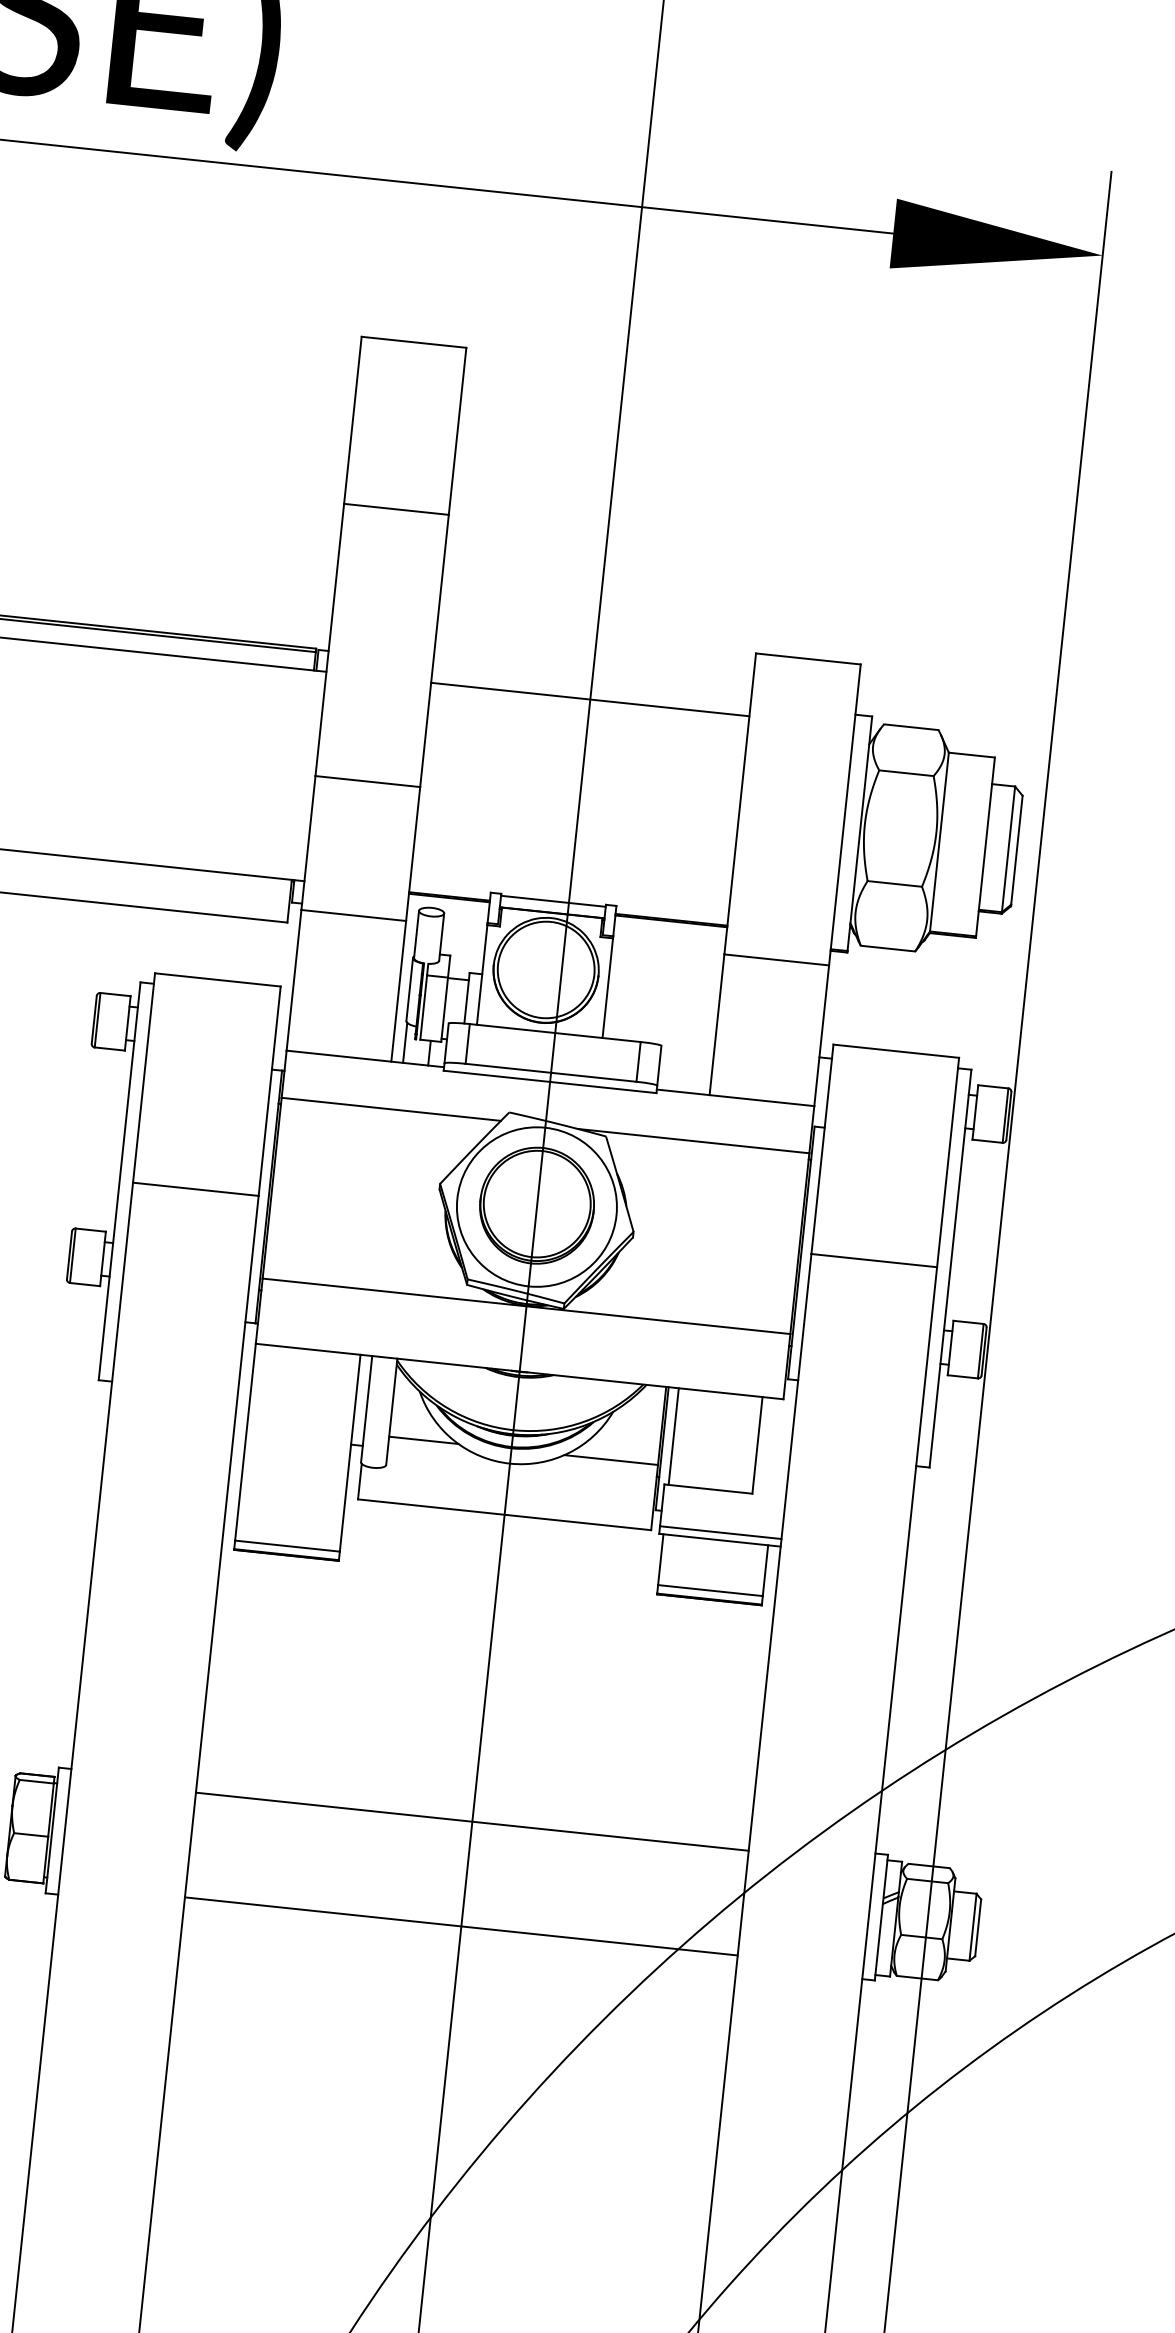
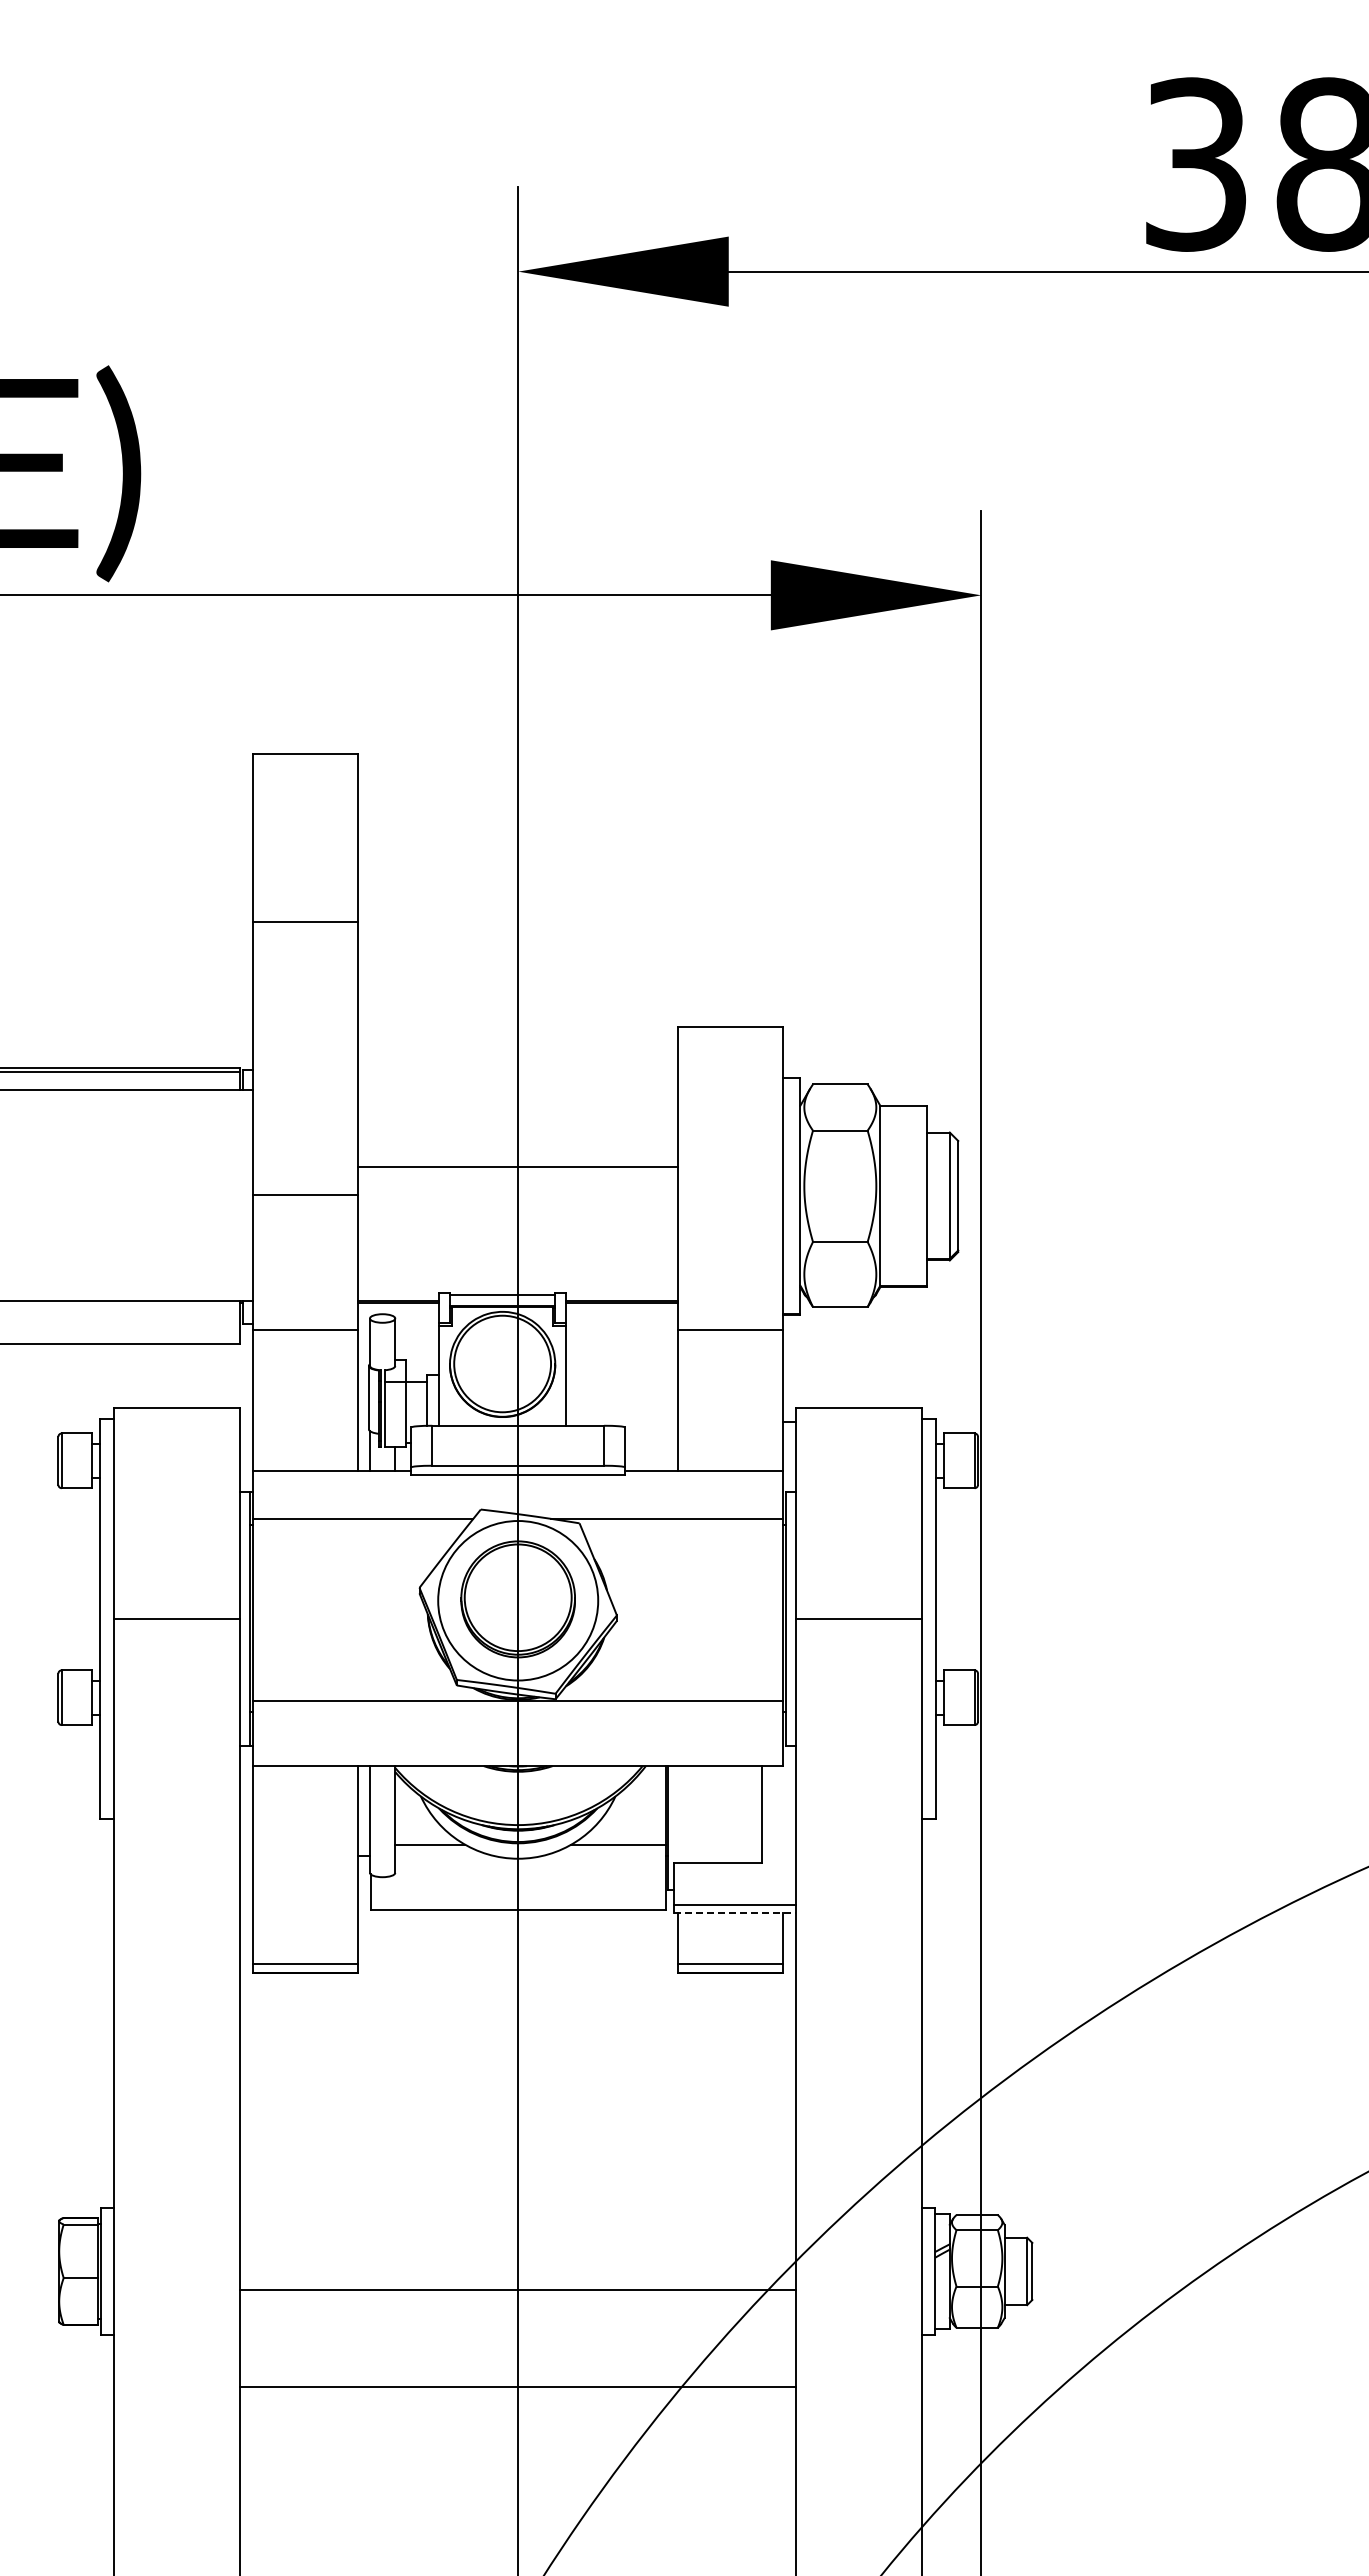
line: (590, 699) -> (518, 1167), moved
line: (674, 1436) -> (678, 1814), removed
line: (720, 1539) -> (735, 1912), solid -> dashed
line: (472, 1821) -> (518, 2289), moved
line: (461, 1926) -> (518, 2387), moved

